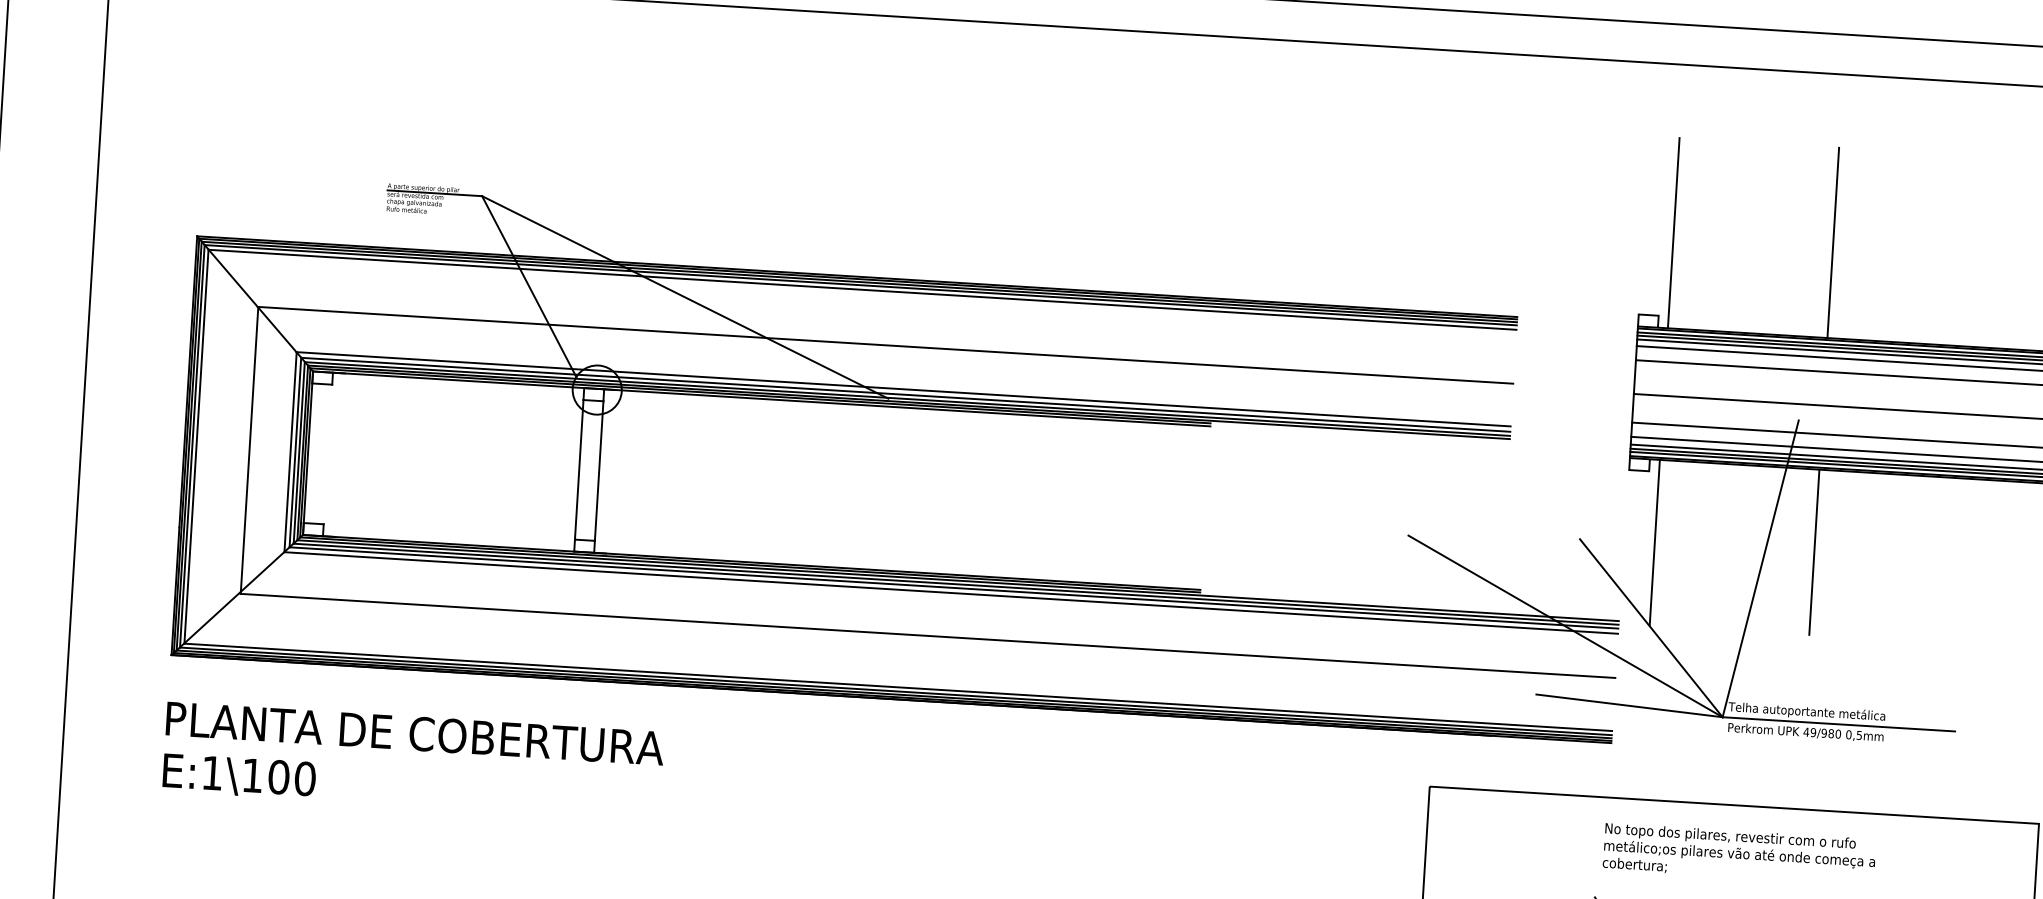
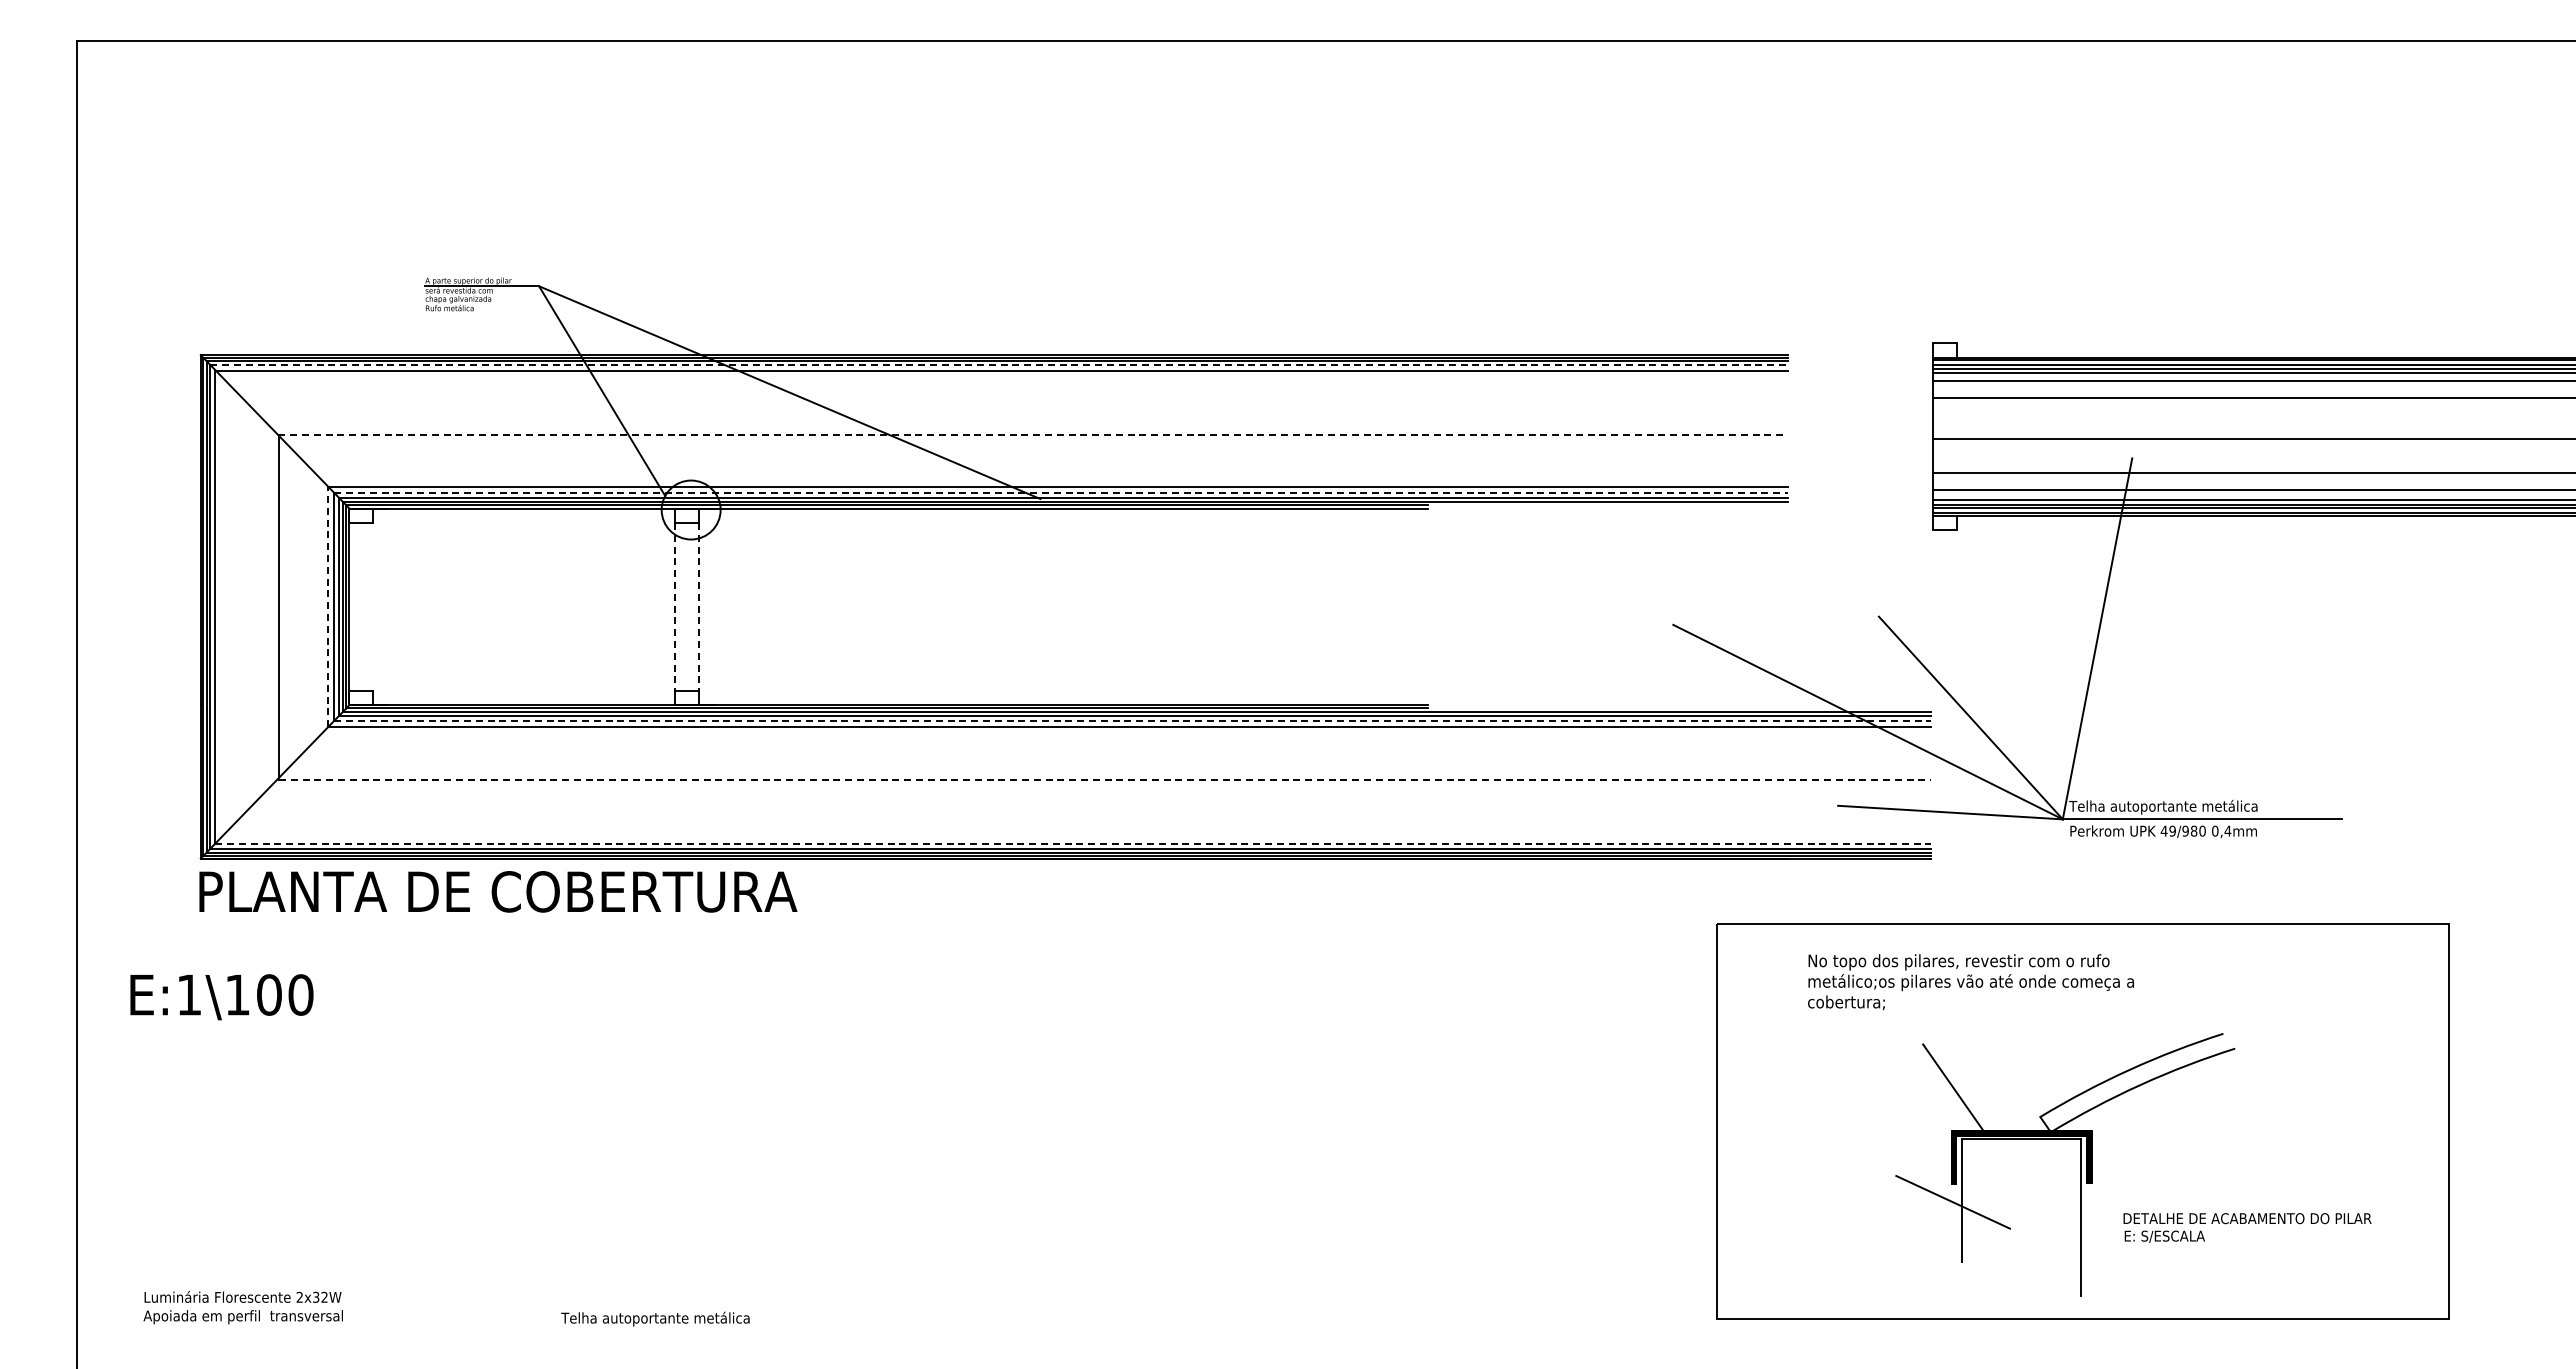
line: (1673, 232) -> (1968, 242), removed
line: (1833, 242) -> (2160, 242), removed
line: (861, 285) -> (999, 365), solid -> dashed
line: (885, 345) -> (1033, 435), solid -> dashed
line: (906, 395) -> (1061, 493), solid -> dashed
line: (290, 451) -> (328, 606), solid -> dashed
line: (579, 469) -> (675, 606), solid -> dashed
line: (599, 470) -> (699, 606), solid -> dashed
line: (1654, 541) -> (1968, 614), removed
line: (1814, 551) -> (2160, 614), removed
line: (953, 587) -> (1132, 720), solid -> dashed
line: (928, 636) -> (1105, 780), solid -> dashed
line: (898, 686) -> (1073, 843), solid -> dashed
text: (415, 733) -> (498, 891), moved
text: (1859, 734) -> (2227, 830), 0,5mm -> 0,4mm
text: (239, 776) -> (221, 997), moved
text: (1739, 854) -> (1970, 982), moved

